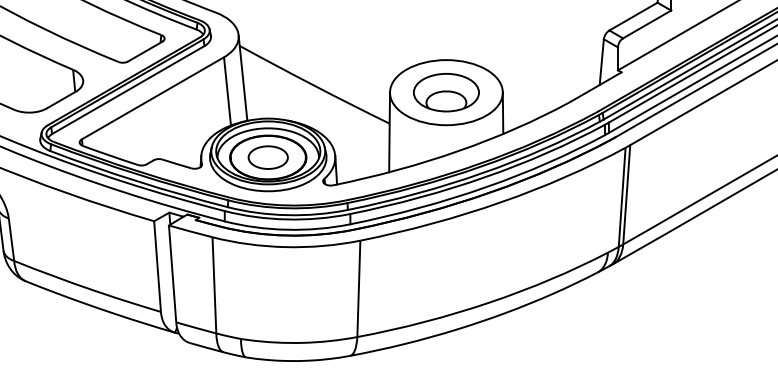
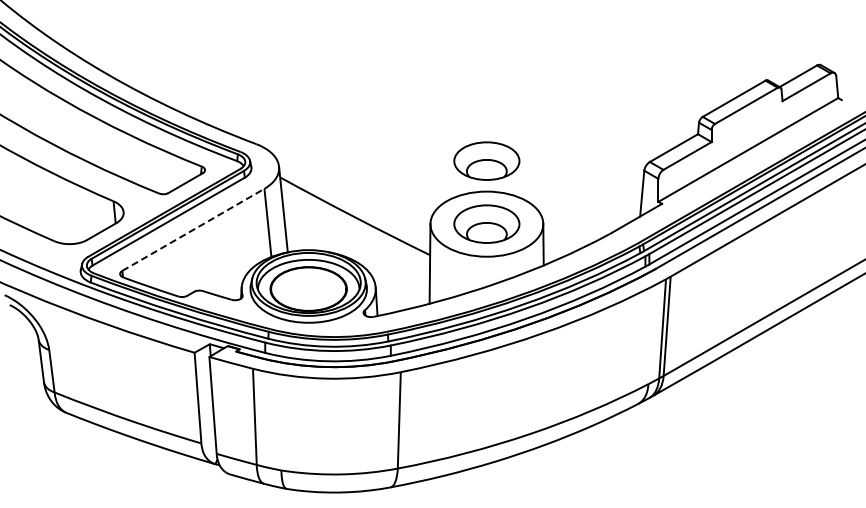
part: (446, 28) -> (486, 160), added
line: (153, 97) -> (193, 229), solid -> dashed
part: (268, 156) -> (308, 288), removed

